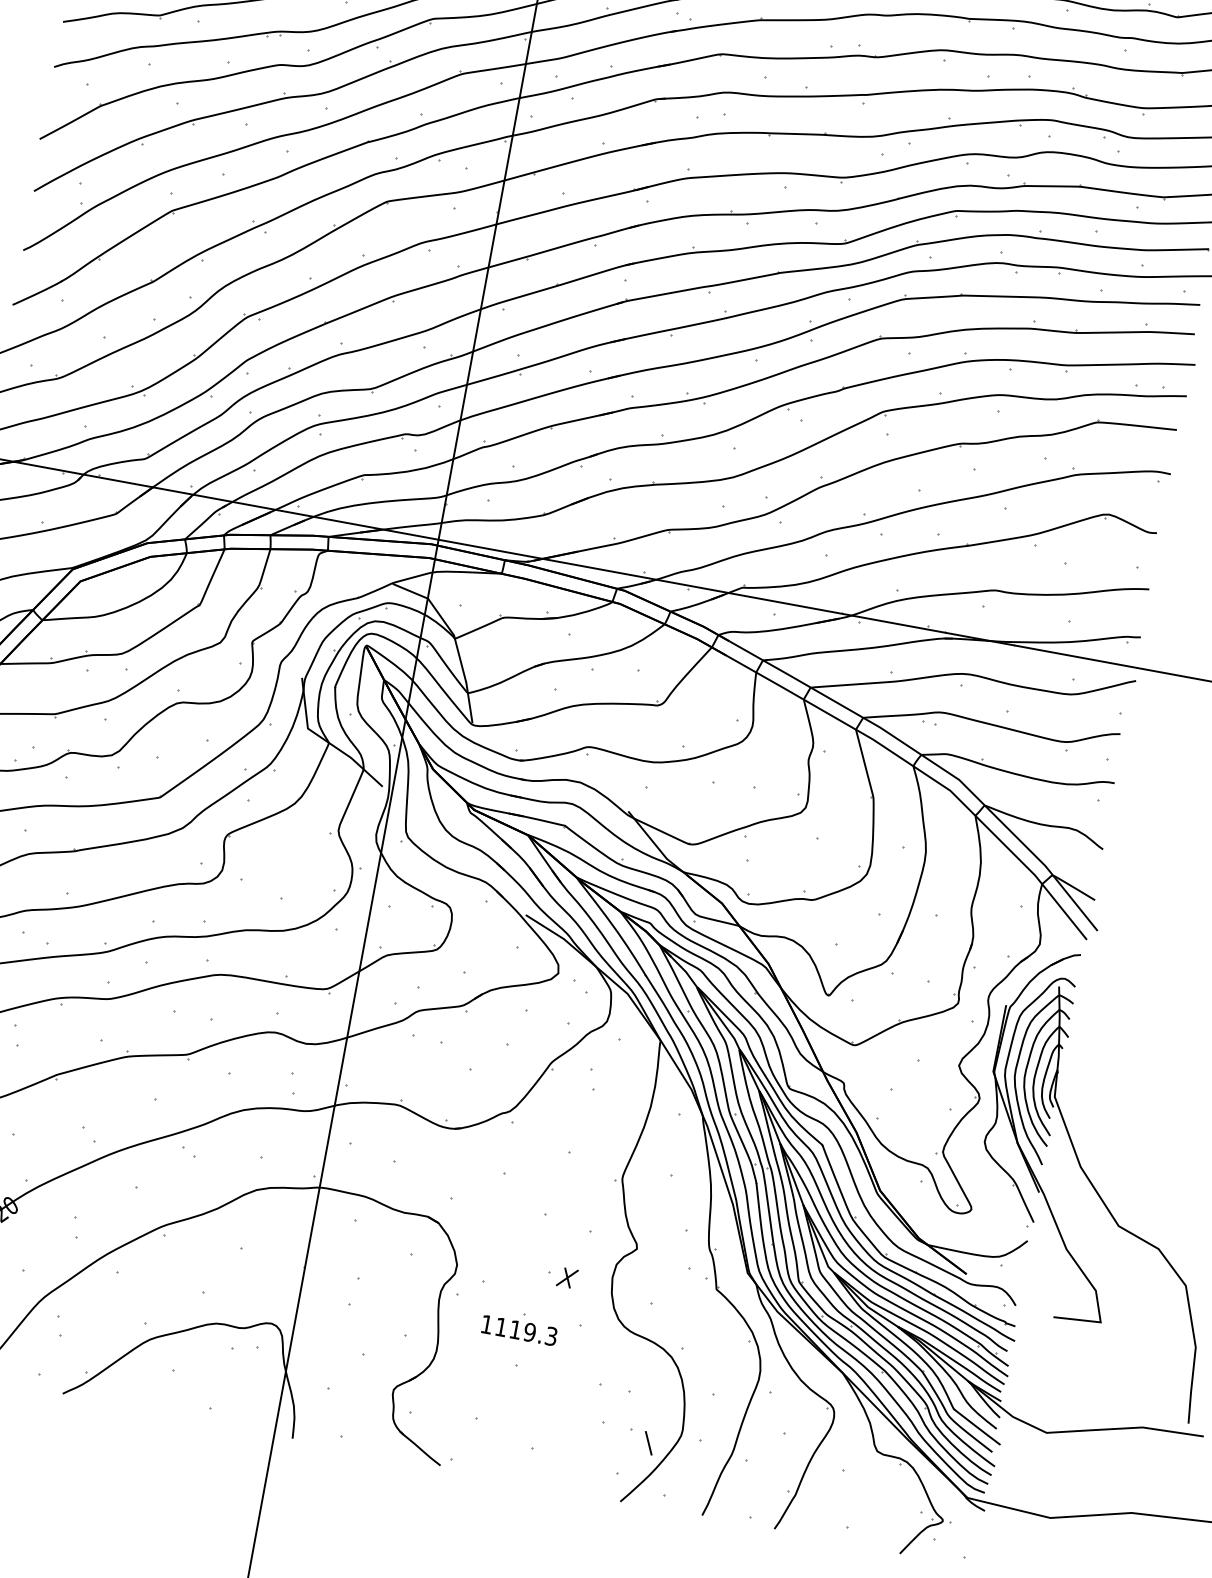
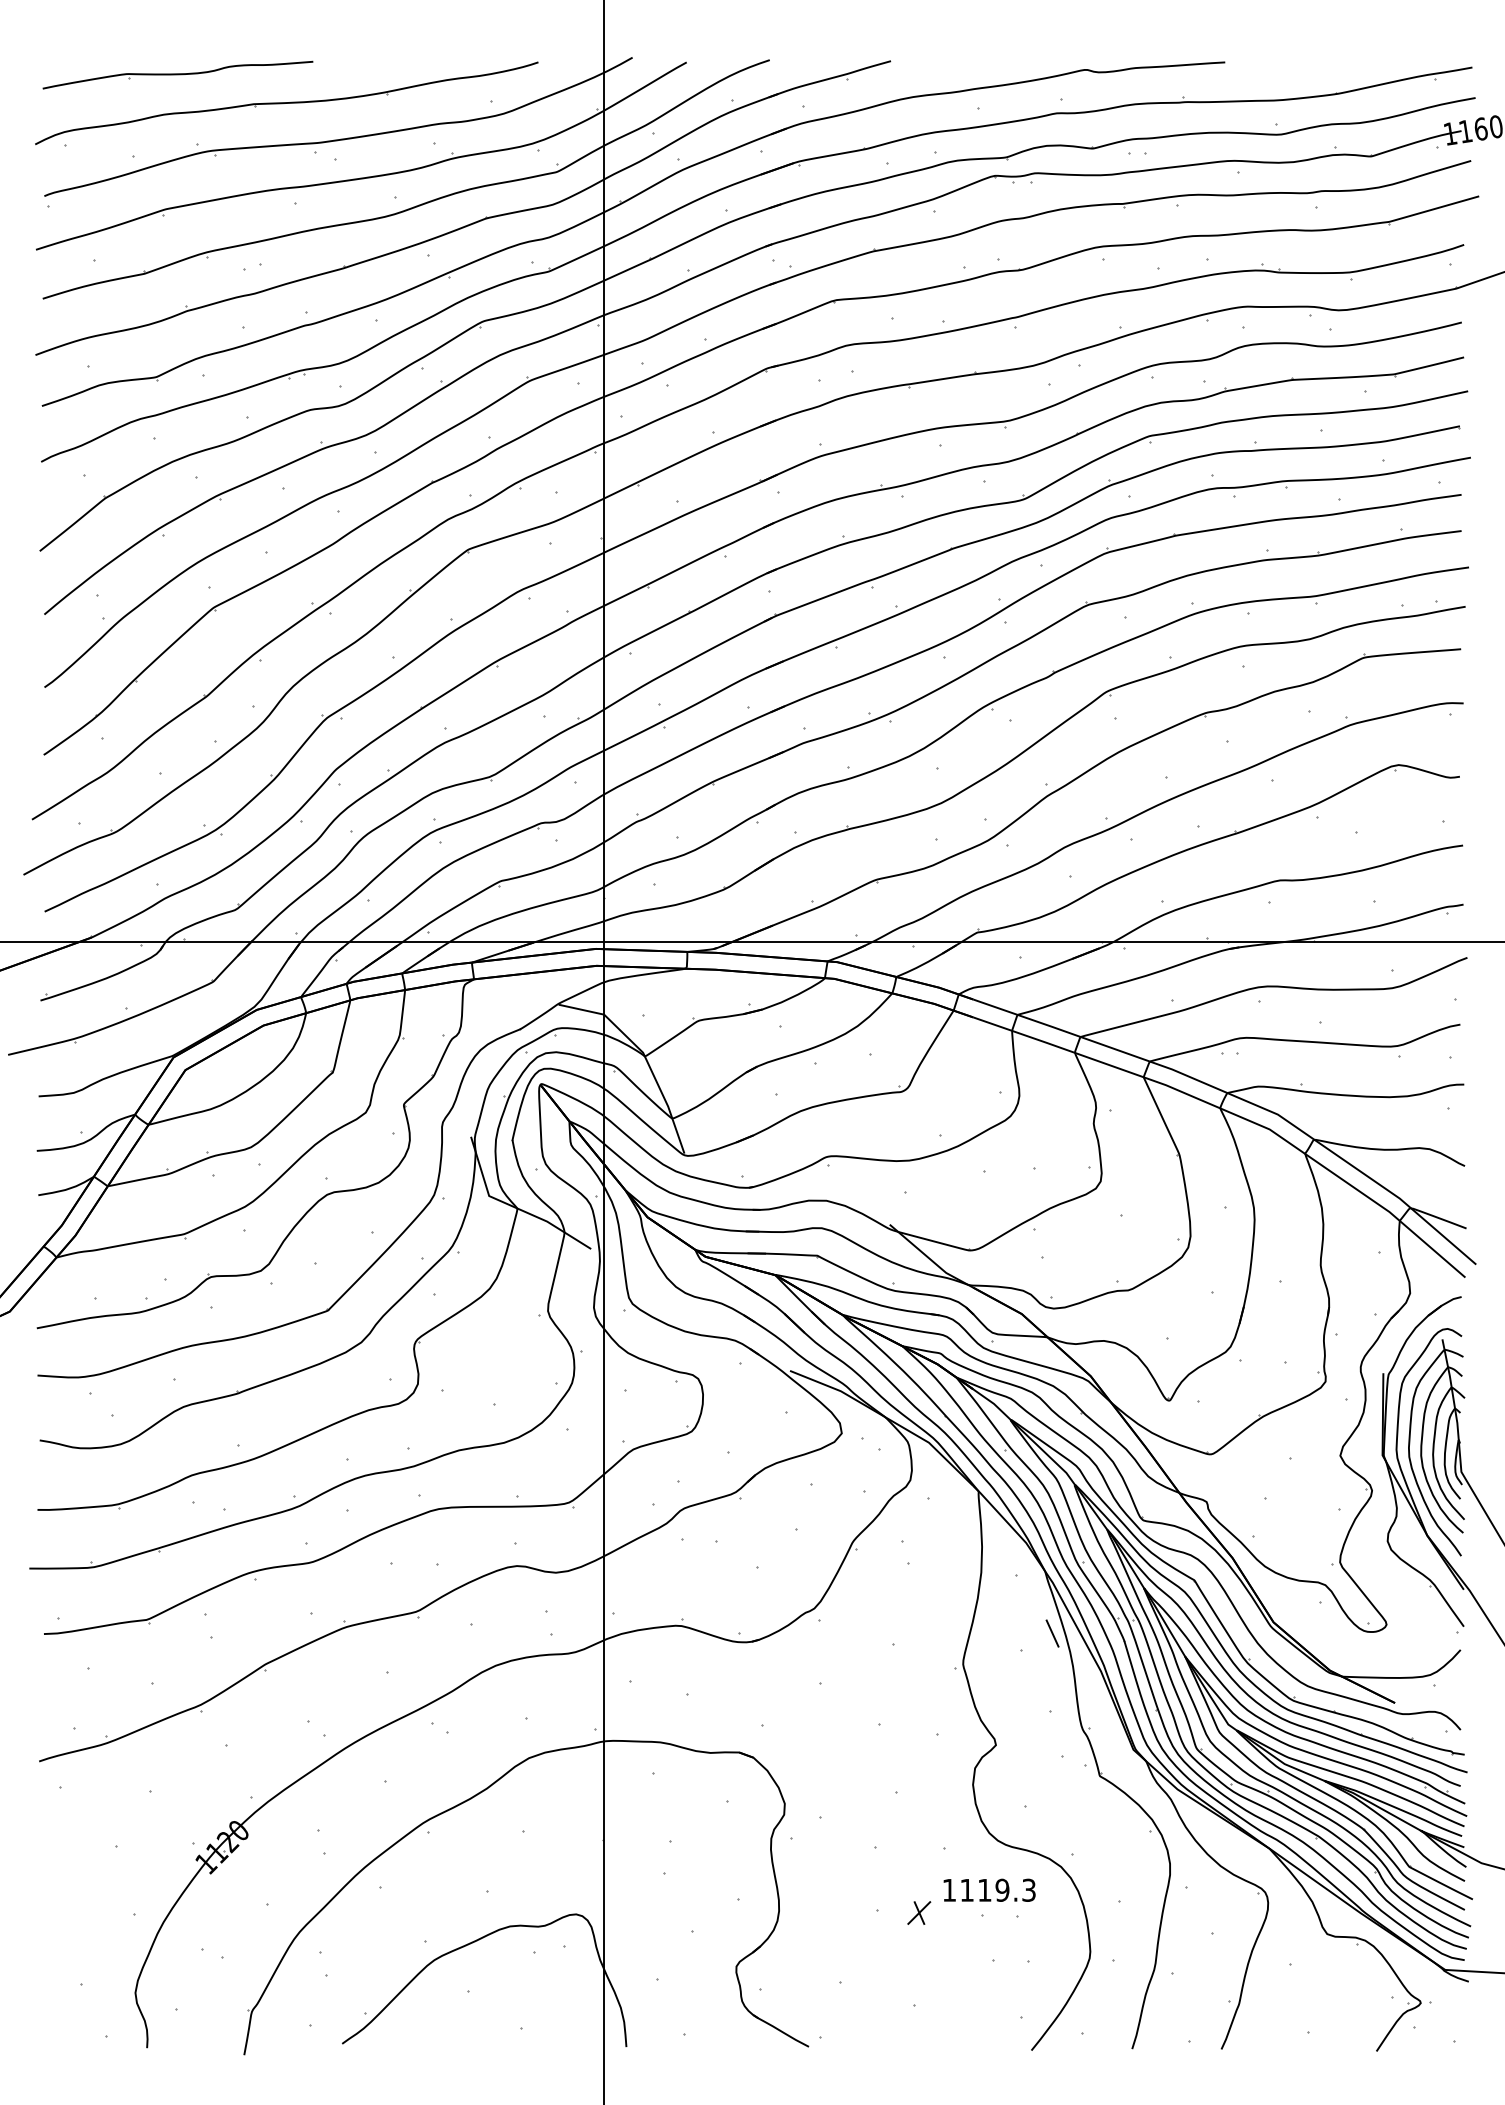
part: (567, 1277) -> (919, 1912), moved
text: (519, 1329) -> (989, 1889), moved
line: (648, 1443) -> (1052, 1633), moved

